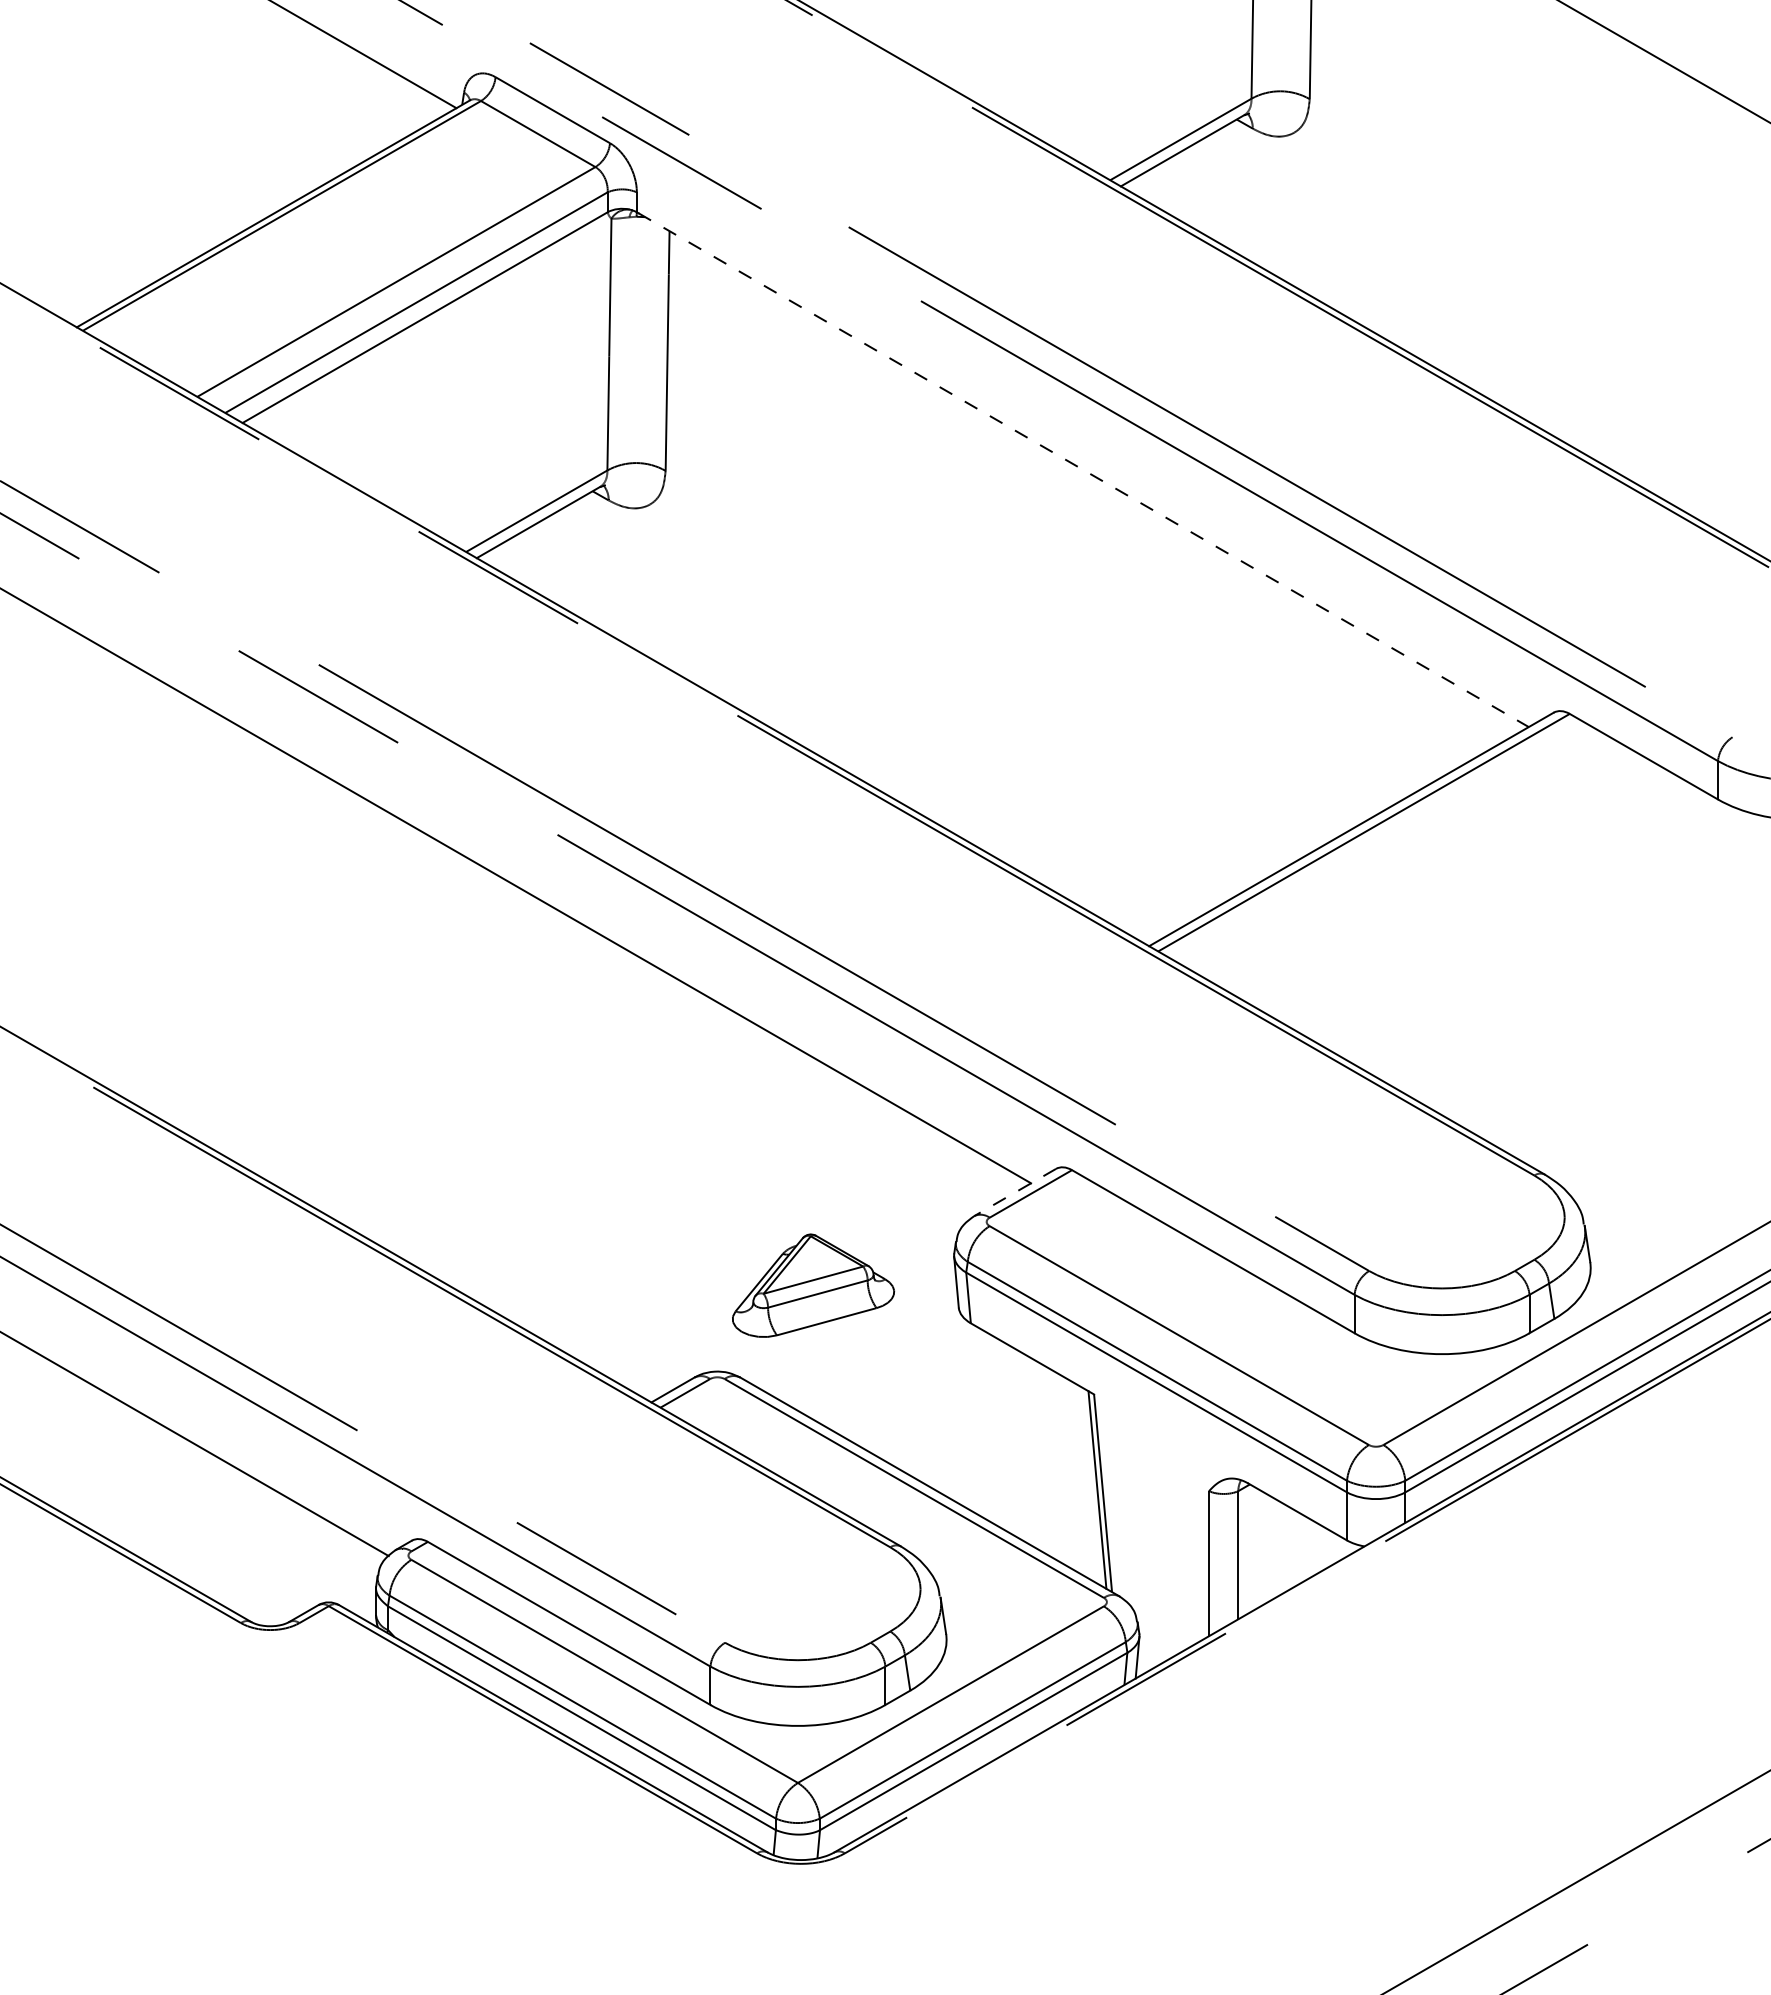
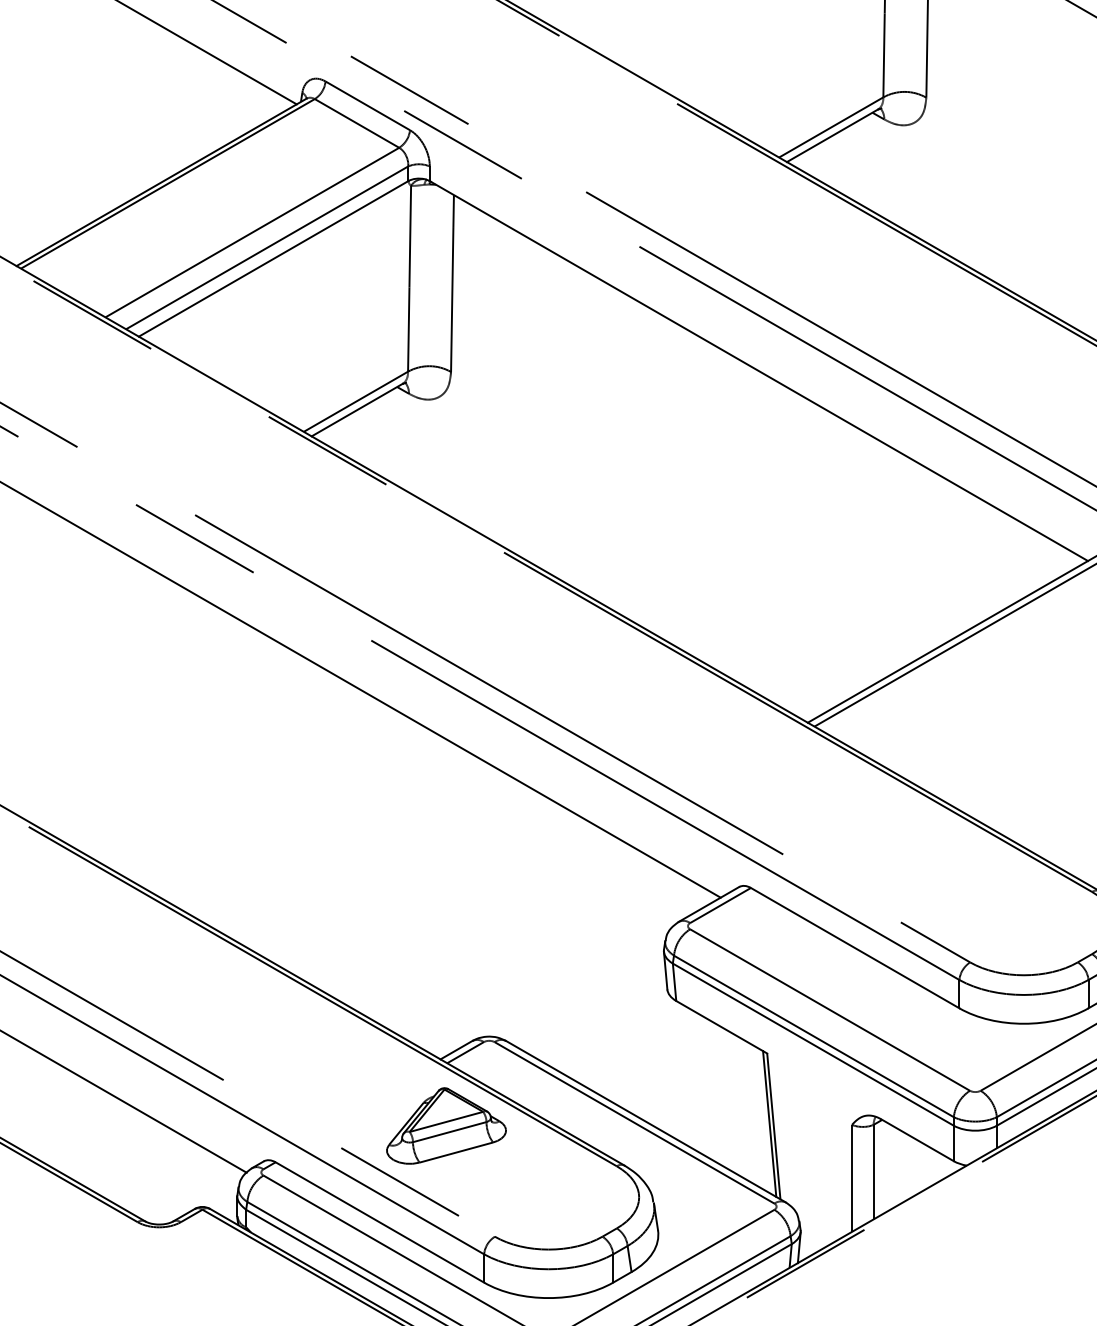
line: (1084, 470) -> (760, 371), dashed -> solid
line: (1014, 1192) -> (708, 904), dashed -> solid
part: (813, 1285) -> (446, 1125), moved

